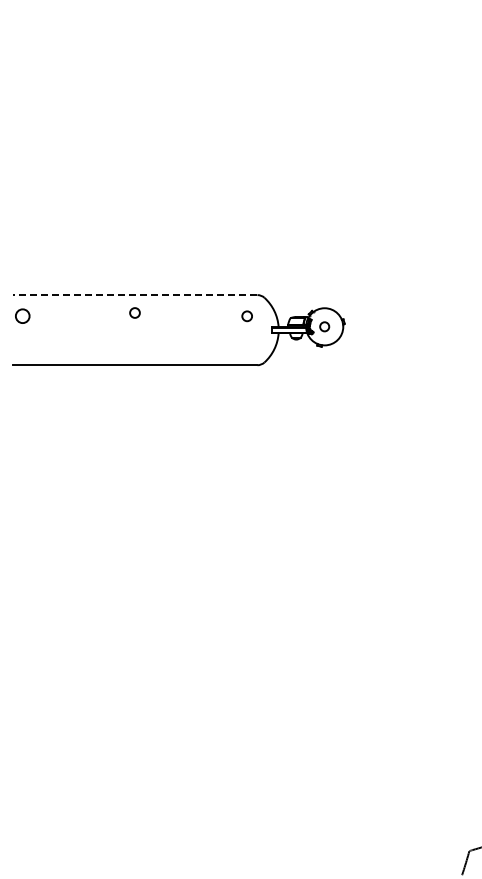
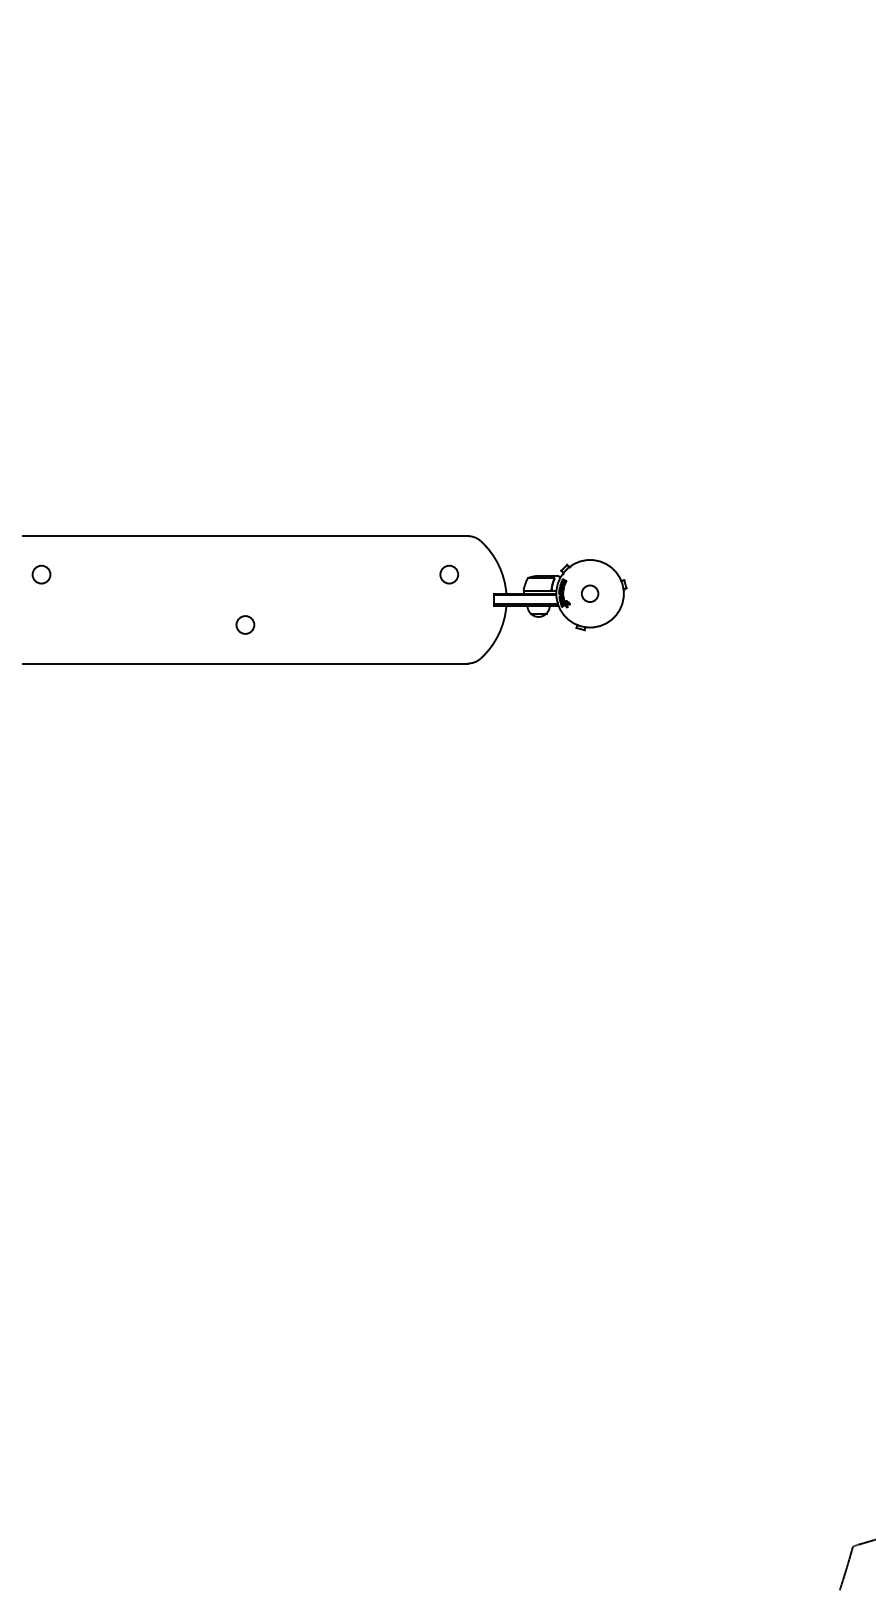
line: (134, 295) -> (244, 536), dashed -> solid
circle: (134, 312) -> (244, 624), moved
circle: (22, 316) -> (40, 574), size x0.71

